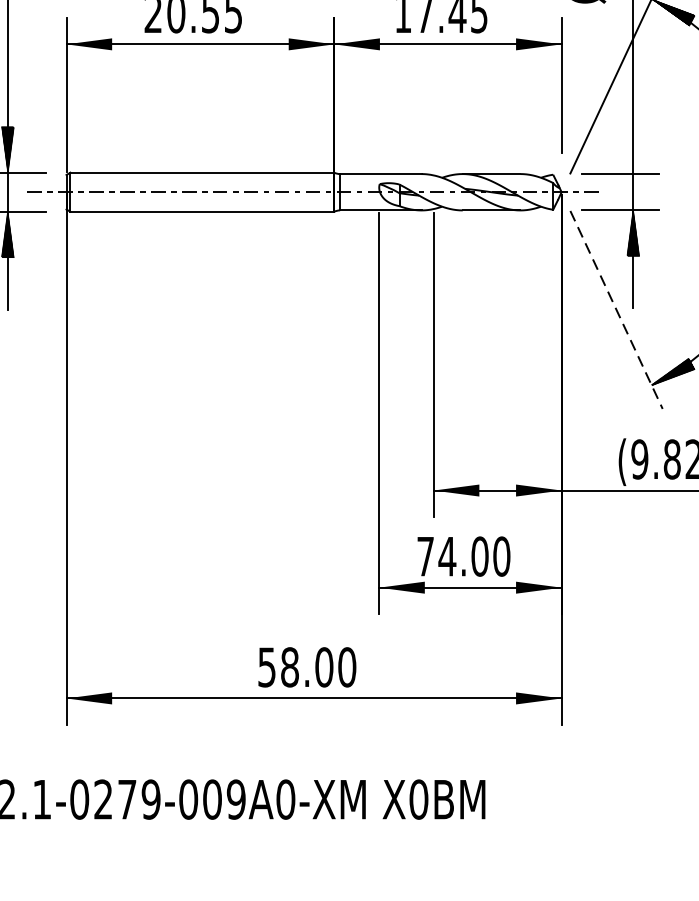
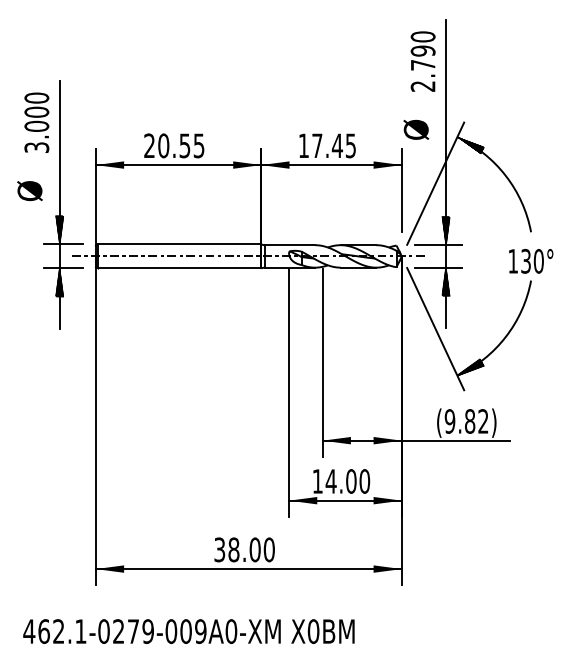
hatch: (632, 151) -> (445, 231), added
line: (616, 310) -> (435, 329), dashed -> solid
text: (425, 556) -> (317, 481), 74.00 -> 14.00
text: (268, 666) -> (220, 549), 58.00 -> 38.00

